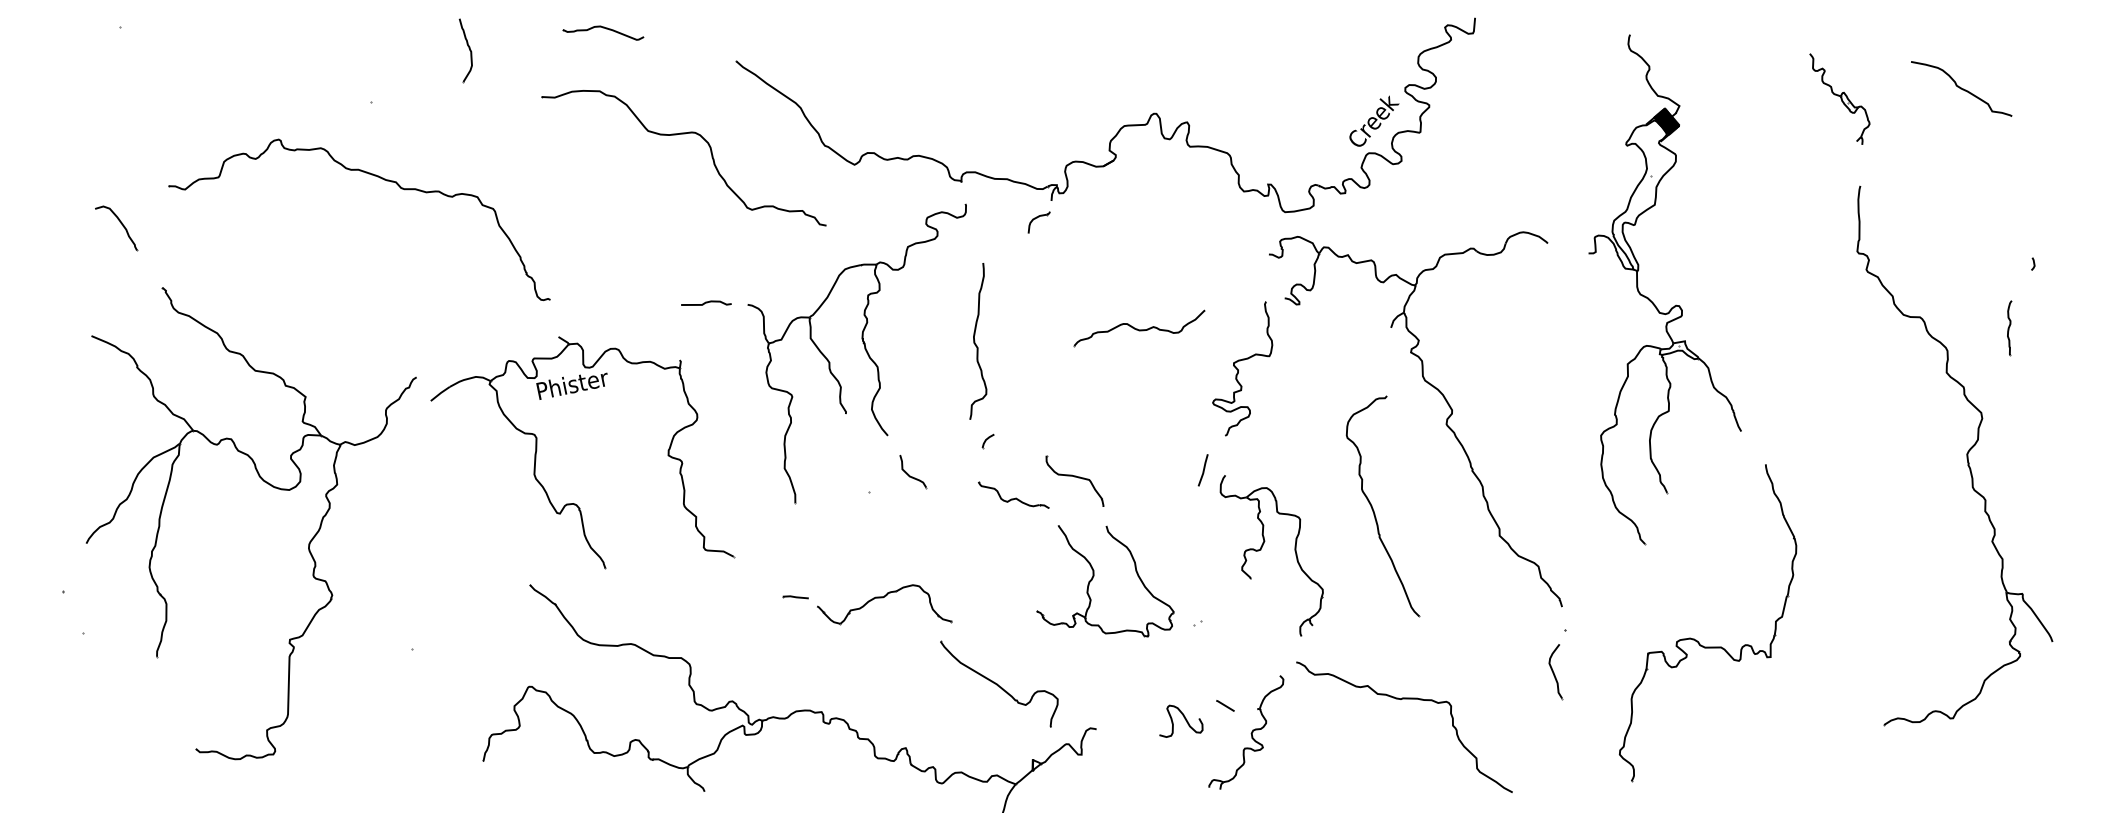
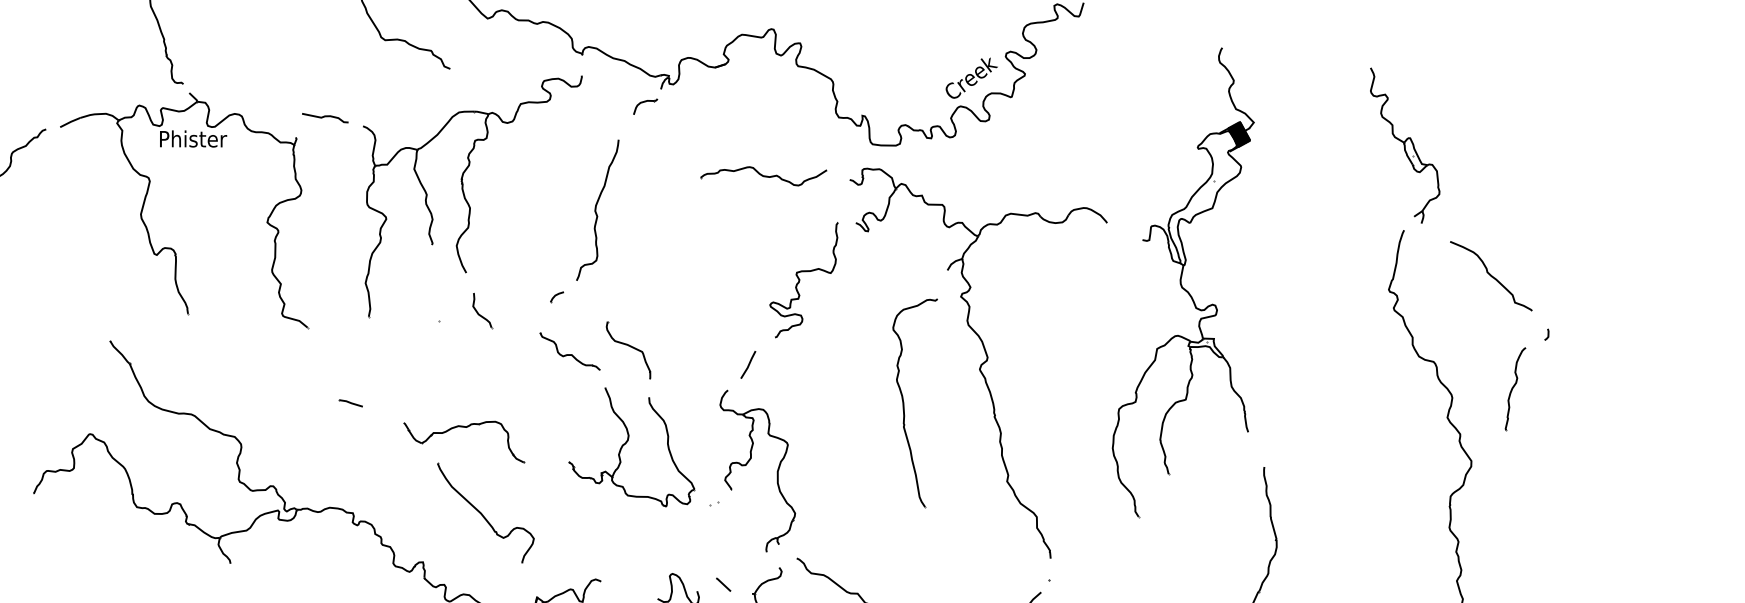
curve: (1961, 88) -> (1491, 275), moved
part: (1839, 99) -> (1401, 147), size x1.67
part: (1139, 328) -> (763, 174), moved
part: (2009, 328) -> (1513, 389), size x1.67
curve: (975, 341) -> (596, 210), moved
part: (537, 450) -> (148, 192), moved
part: (1374, 510) -> (904, 401), moved
part: (1261, 550) -> (746, 465), moved
part: (883, 598) -> (465, 428), moved
part: (999, 683) -> (483, 513), moved

